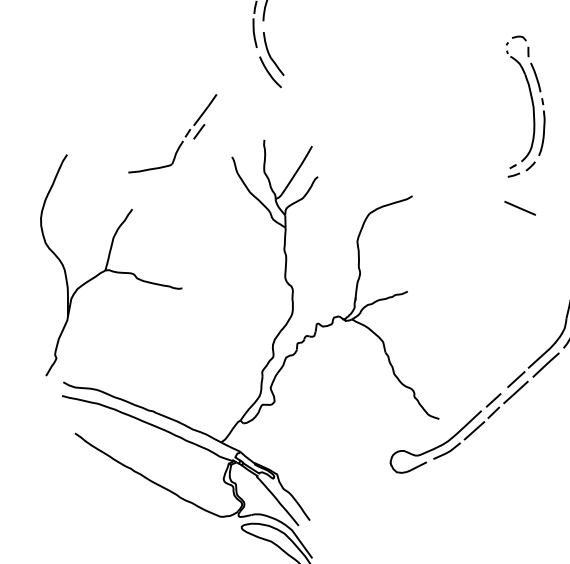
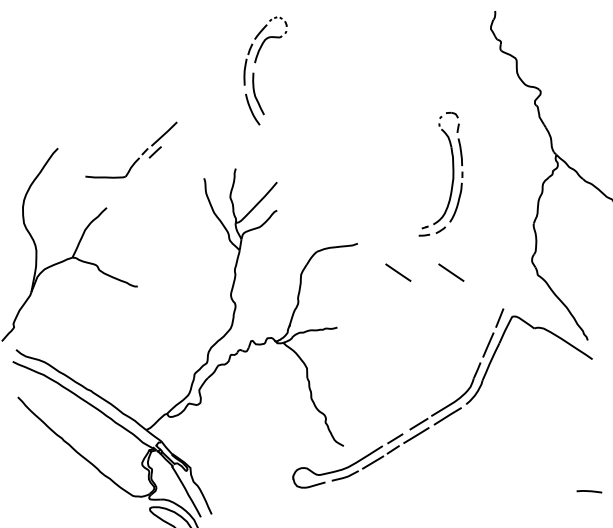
part: (531, 103) -> (452, 174), moved
part: (182, 140) -> (138, 157), moved
line: (462, 219) -> (398, 272), added

